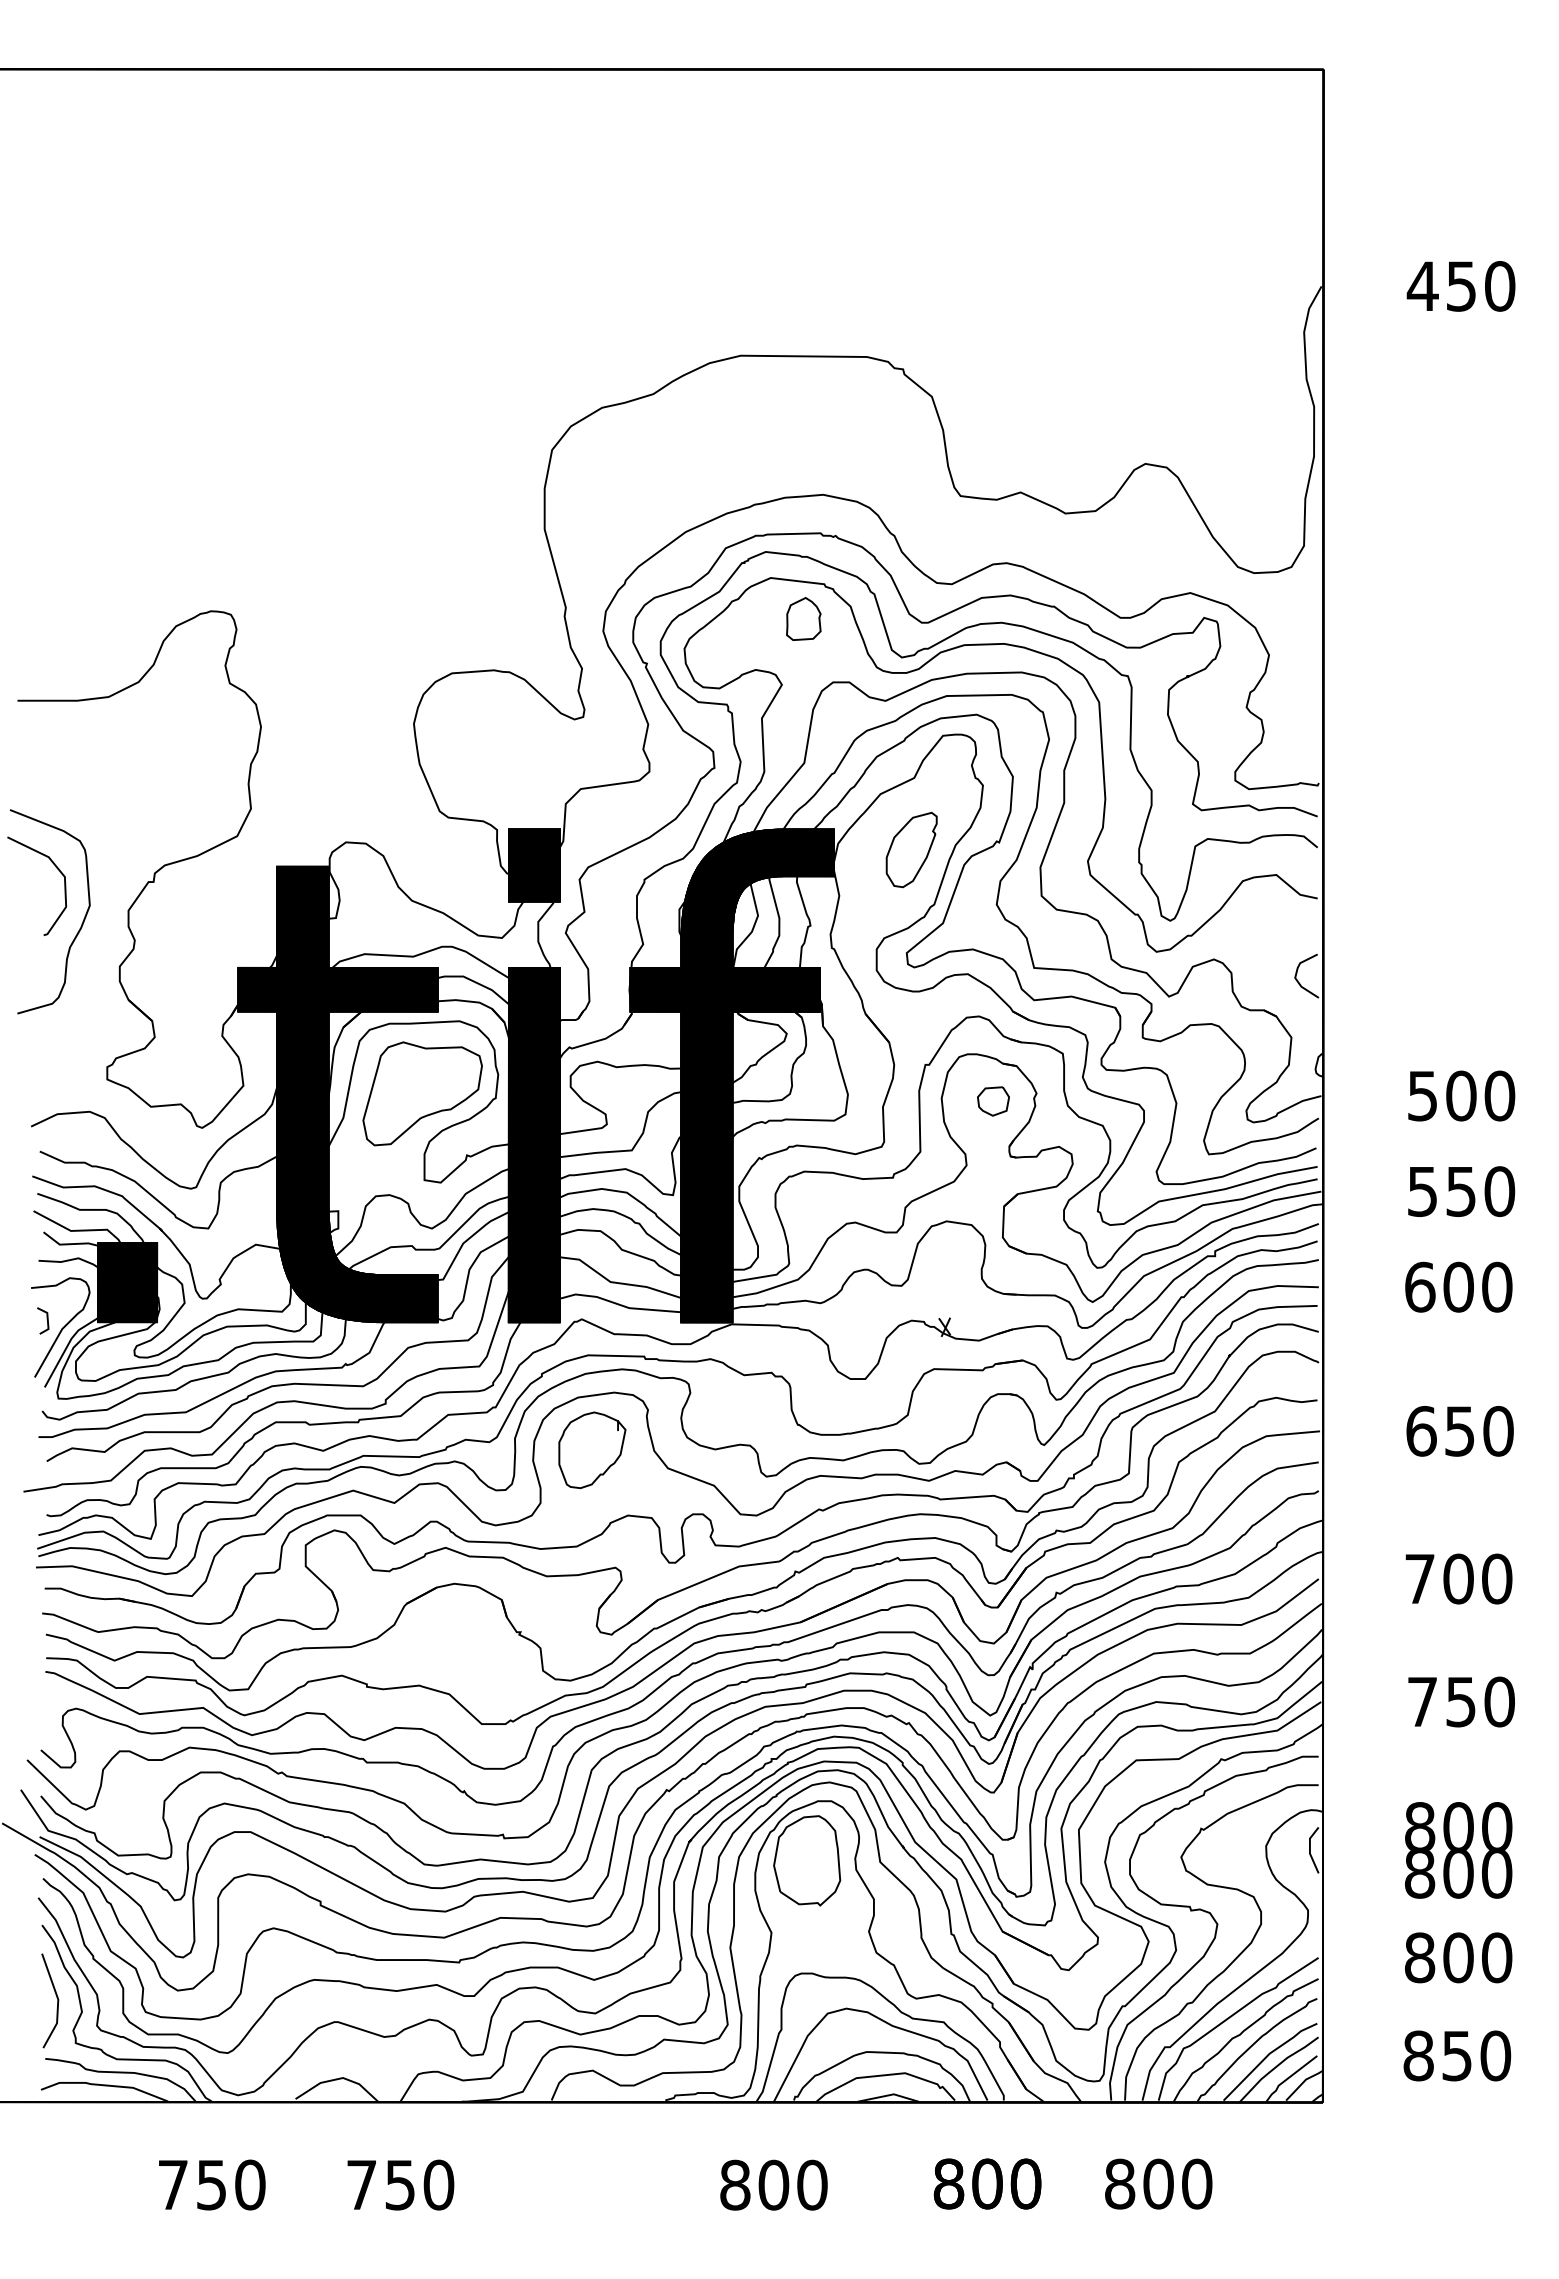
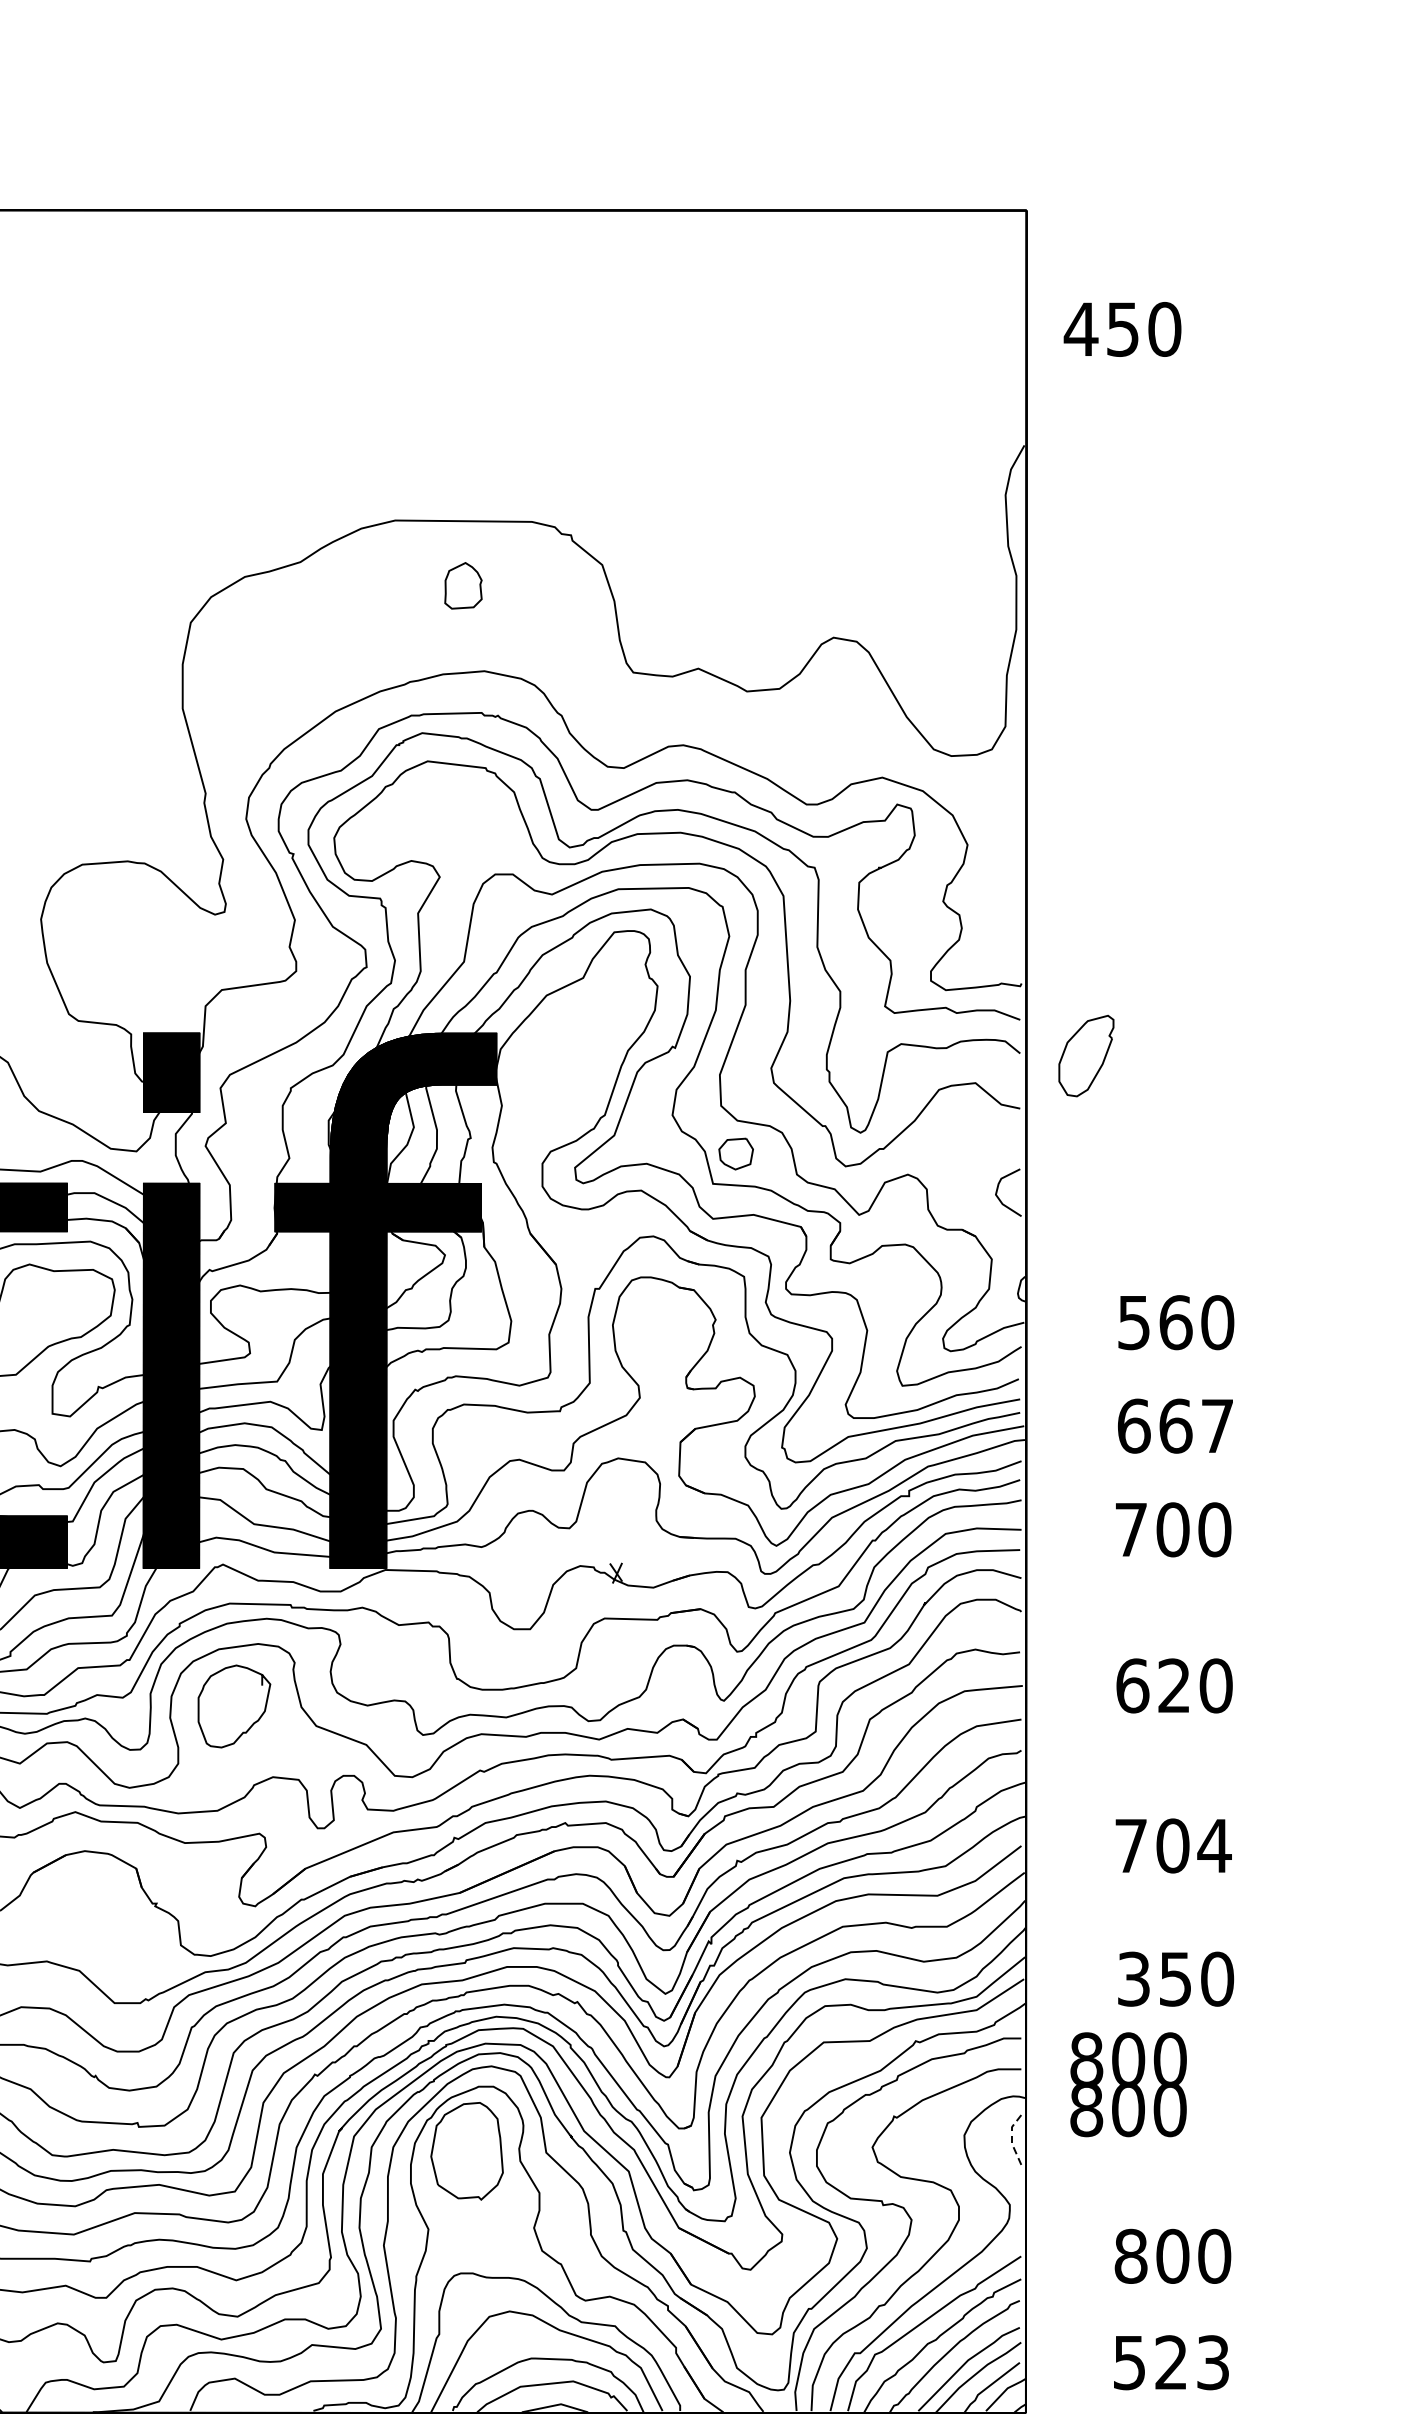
text: (1460, 286) -> (1121, 329), moved
part: (803, 618) -> (463, 585), moved
part: (911, 849) -> (1086, 1055), moved
text: (1461, 1095) -> (1176, 1322), 500 -> 560
part: (993, 1101) -> (736, 1154), moved
text: (1461, 1191) -> (1176, 1426), 550 -> 667
text: (1420, 1286) -> (1131, 1529), 600 -> 700
text: (1459, 1431) -> (1173, 1686), 650 -> 620
text: (1497, 1578) -> (1215, 1845), 700 -> 704
text: (1422, 1701) -> (1133, 1978), 750 -> 350
line: (1309, 1849) -> (1011, 2139), solid -> dashed
text: (1458, 1850) -> (1128, 2084), moved
text: (1457, 2055) -> (1171, 2362), 850 -> 523

